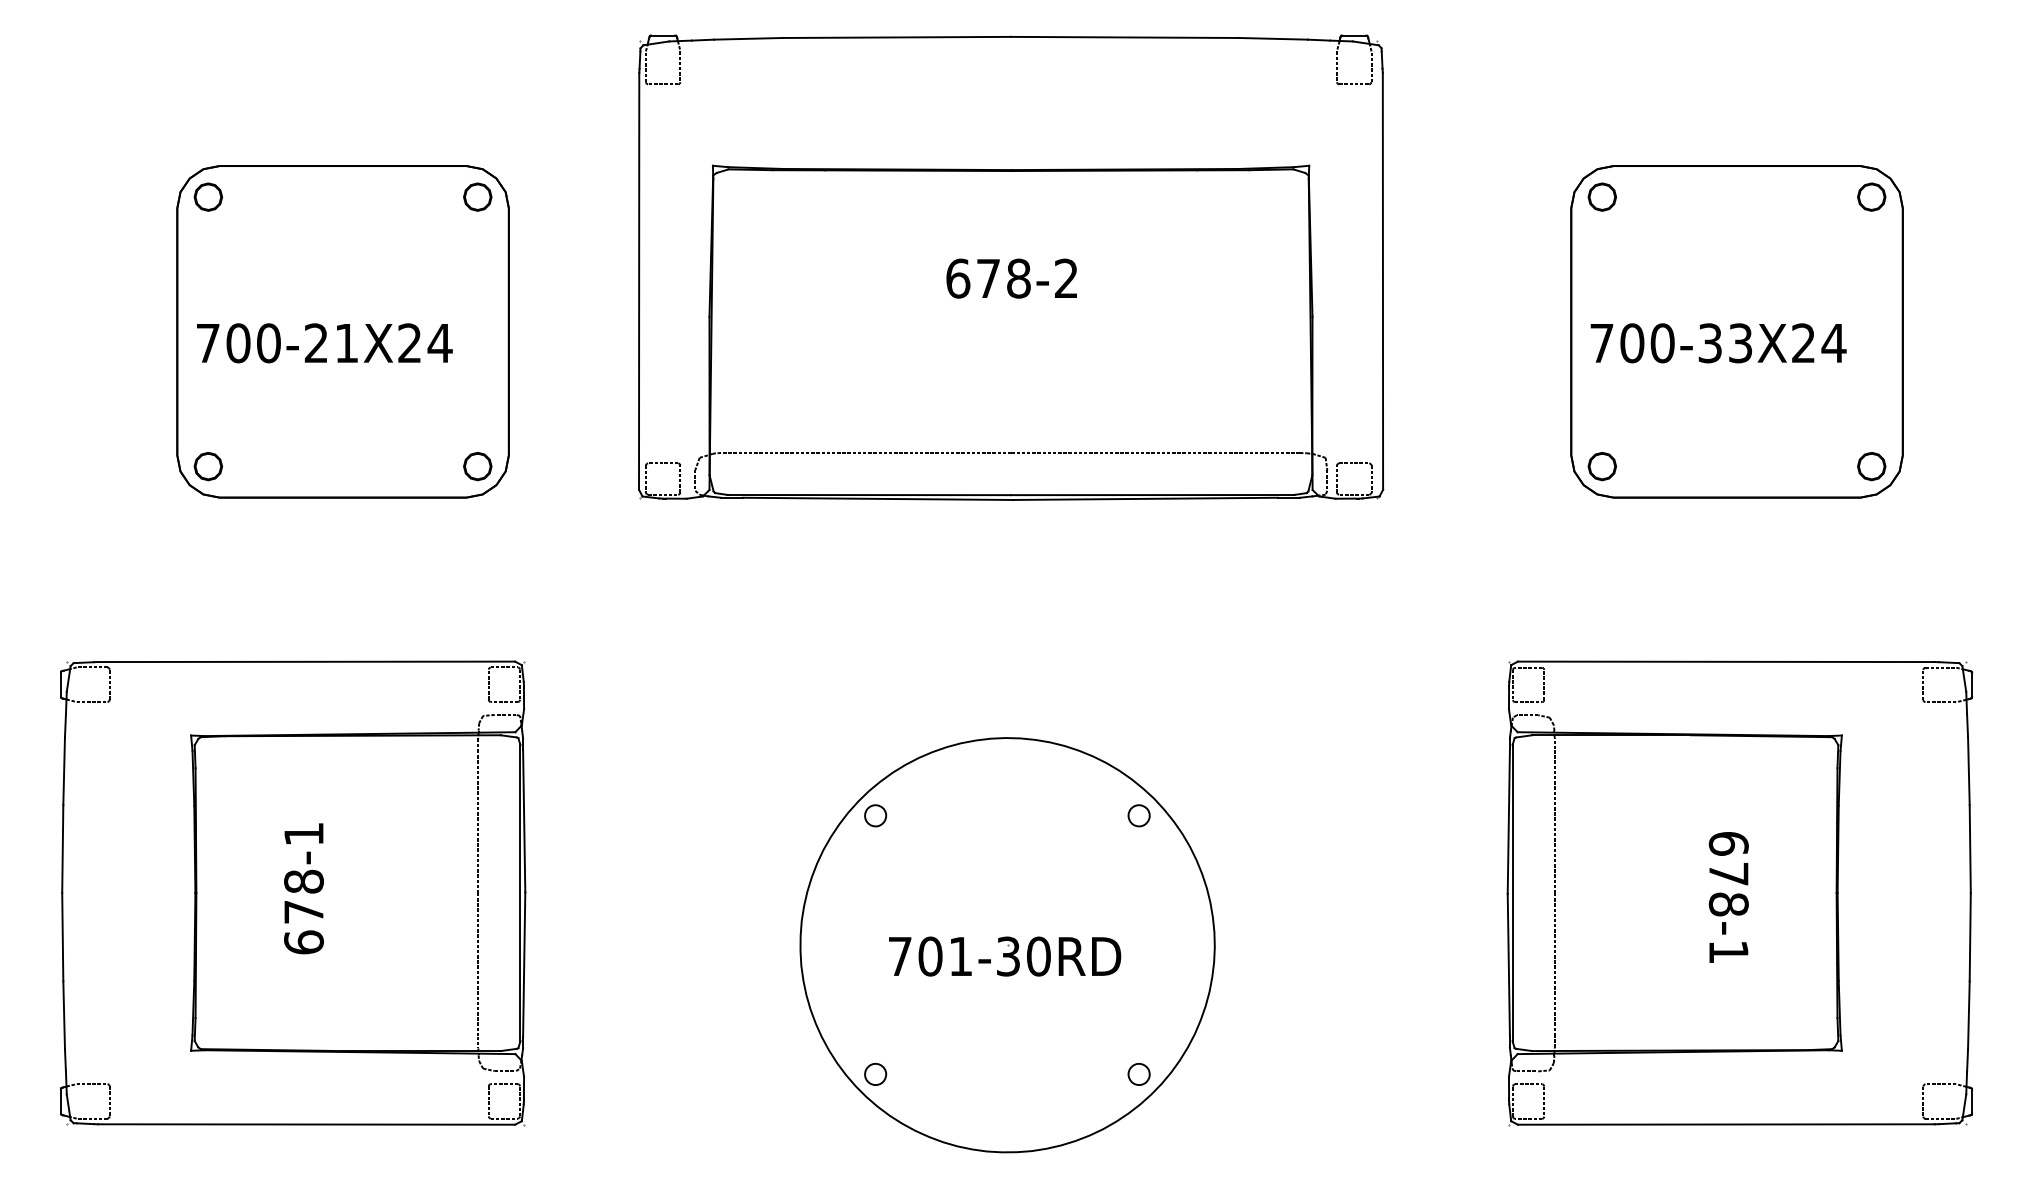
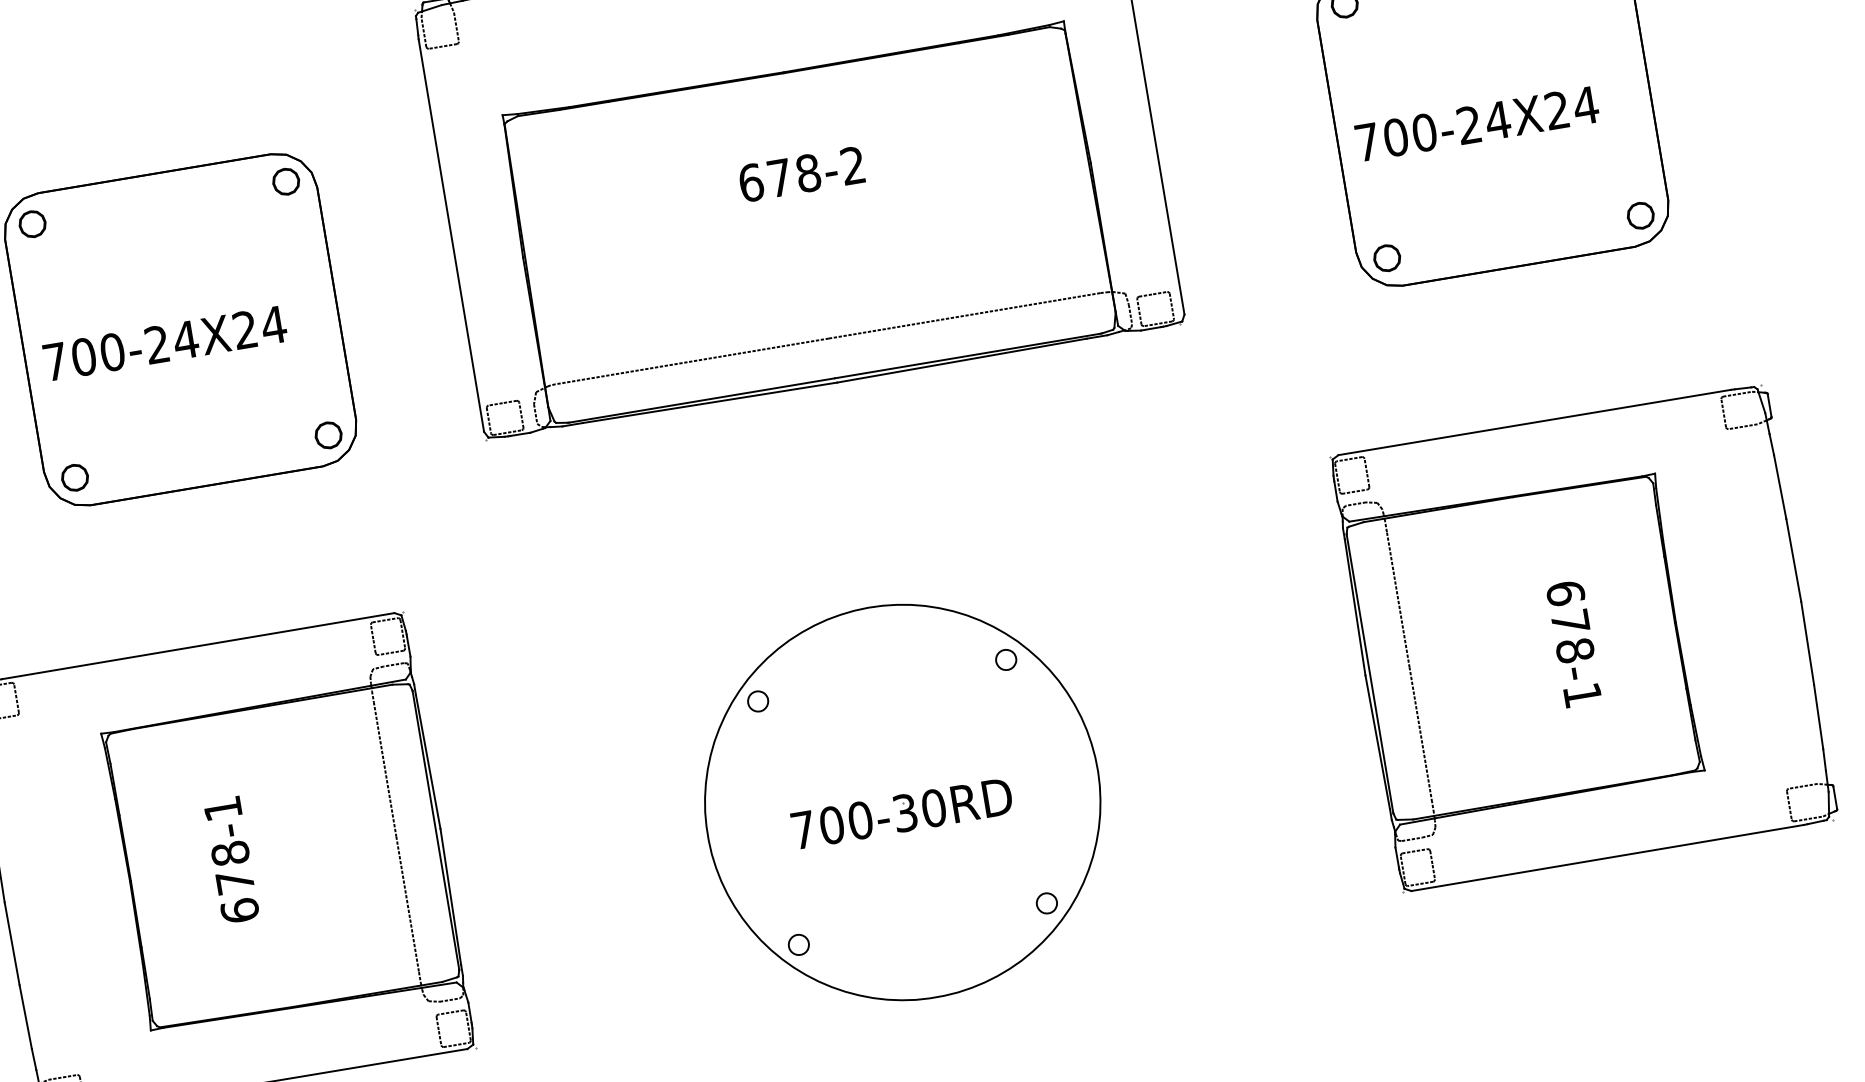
text: (346, 343) -> (185, 340), 700-21X24 -> 700-24X24
text: (1725, 343) -> (1483, 122), 700-33X24 -> 700-24X24
text: (960, 956) -> (860, 820), 701-30RD -> 700-30RD

